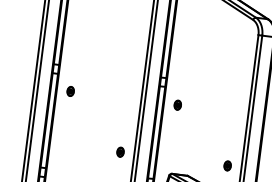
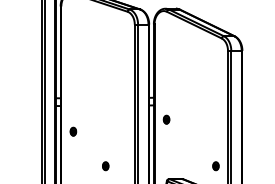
part: (70, 91) -> (73, 131), moved
part: (120, 152) -> (105, 166), moved

